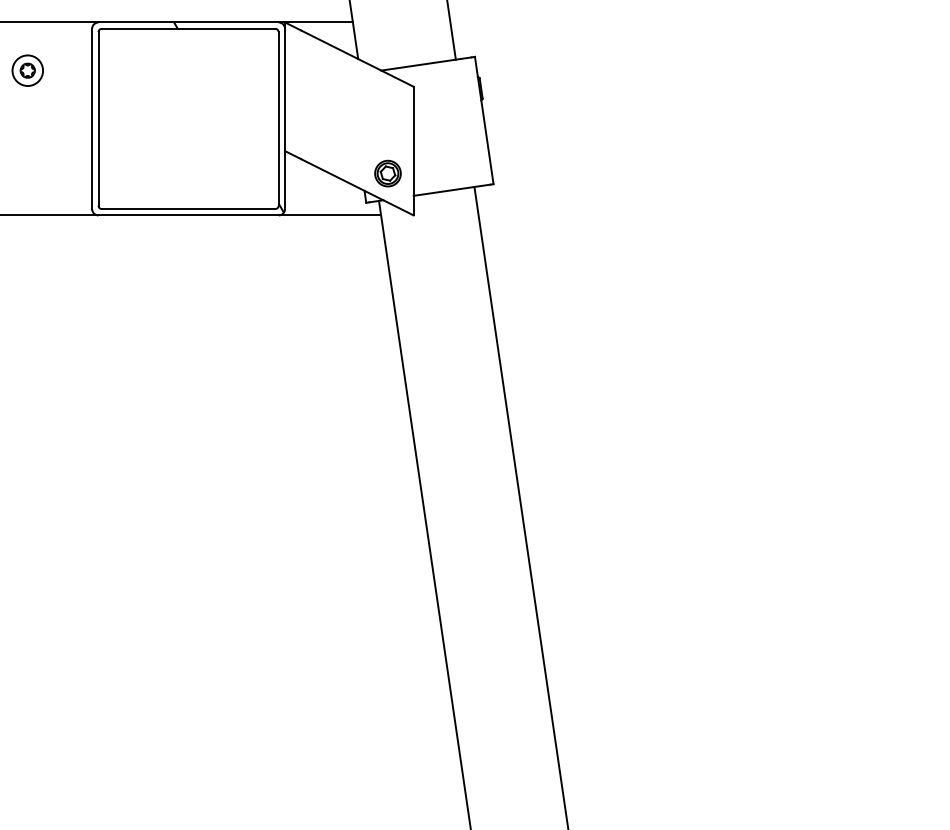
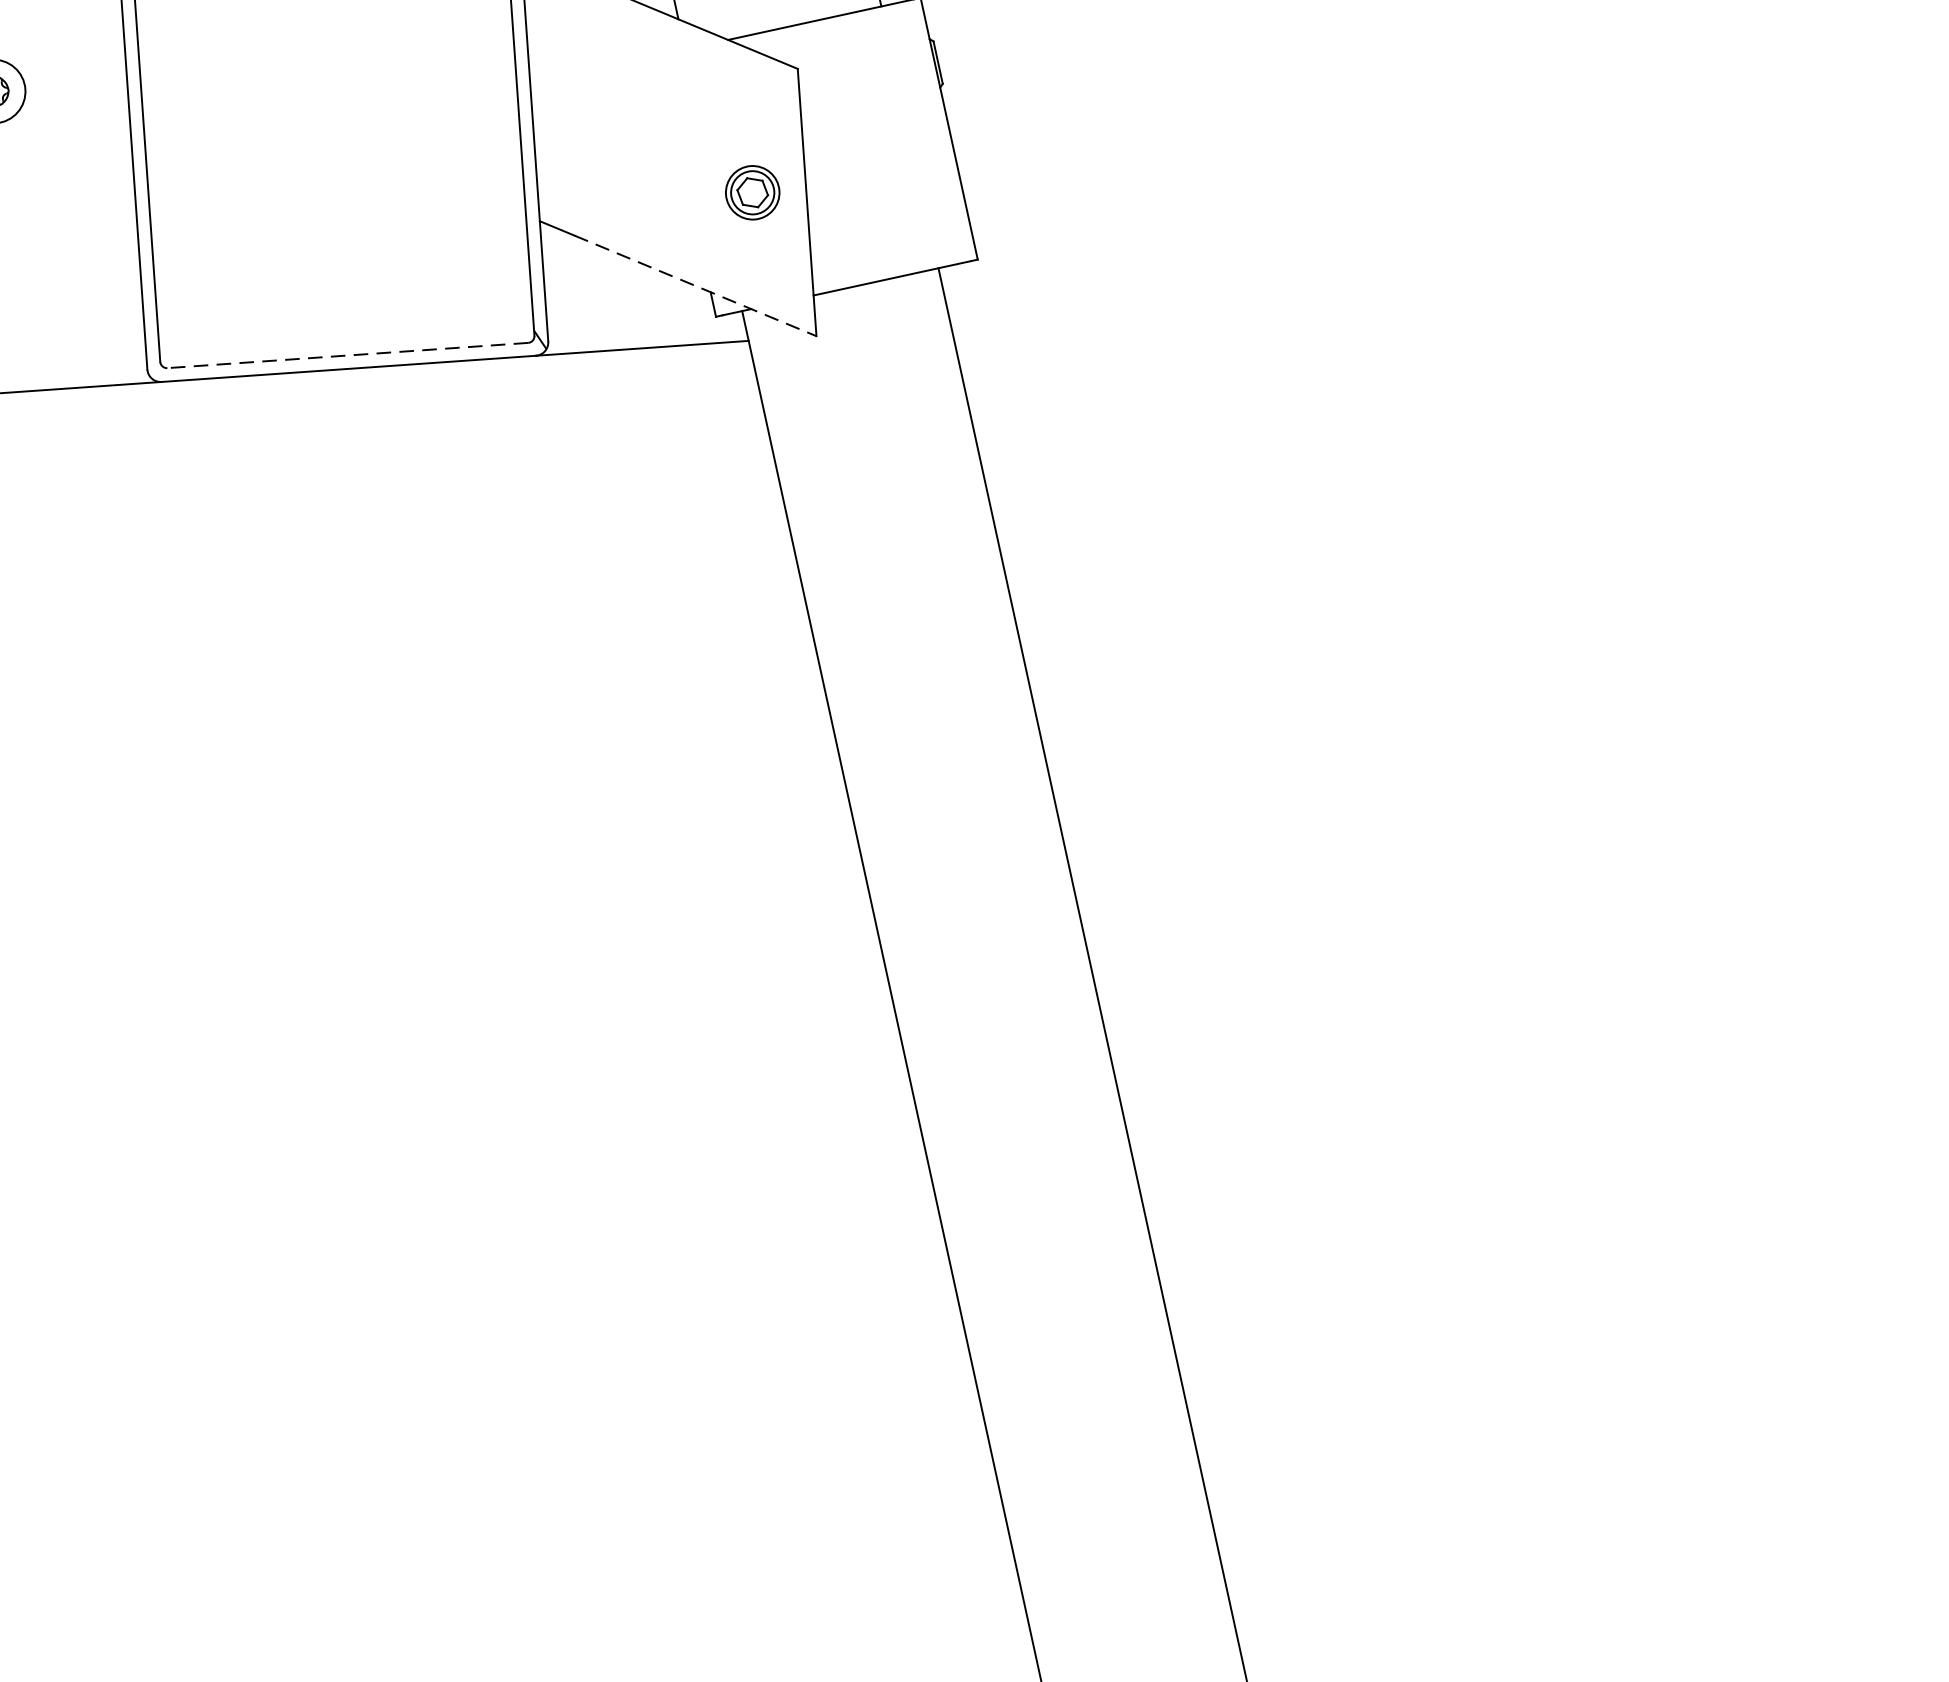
part: (387, 173) -> (751, 192), moved
line: (357, 187) -> (695, 286), solid -> dashed
line: (188, 209) -> (347, 356), solid -> dashed

